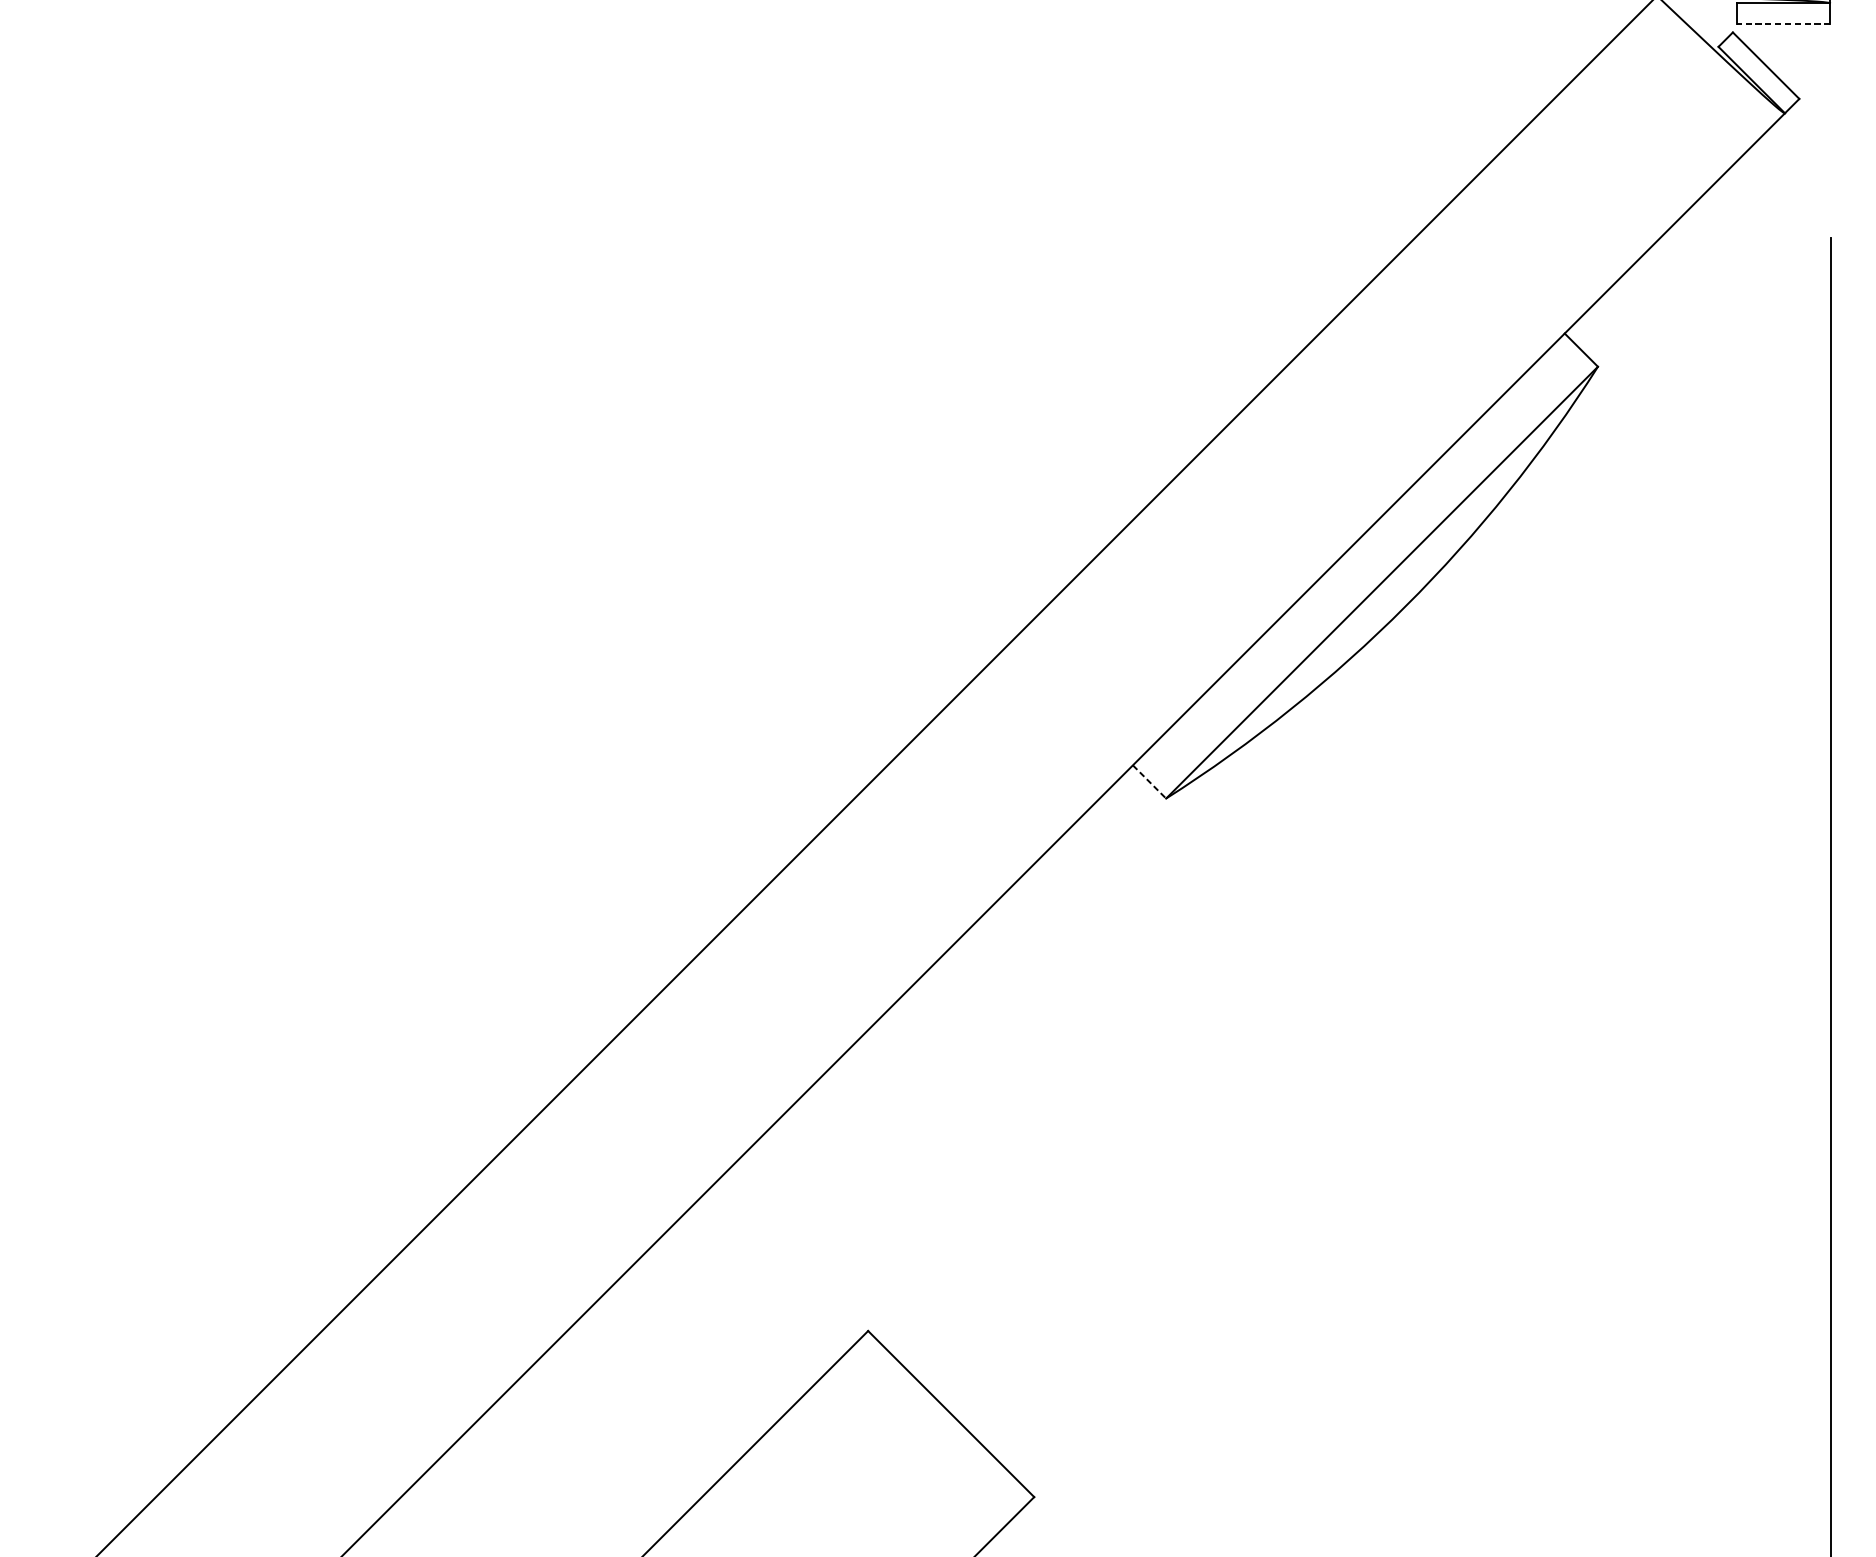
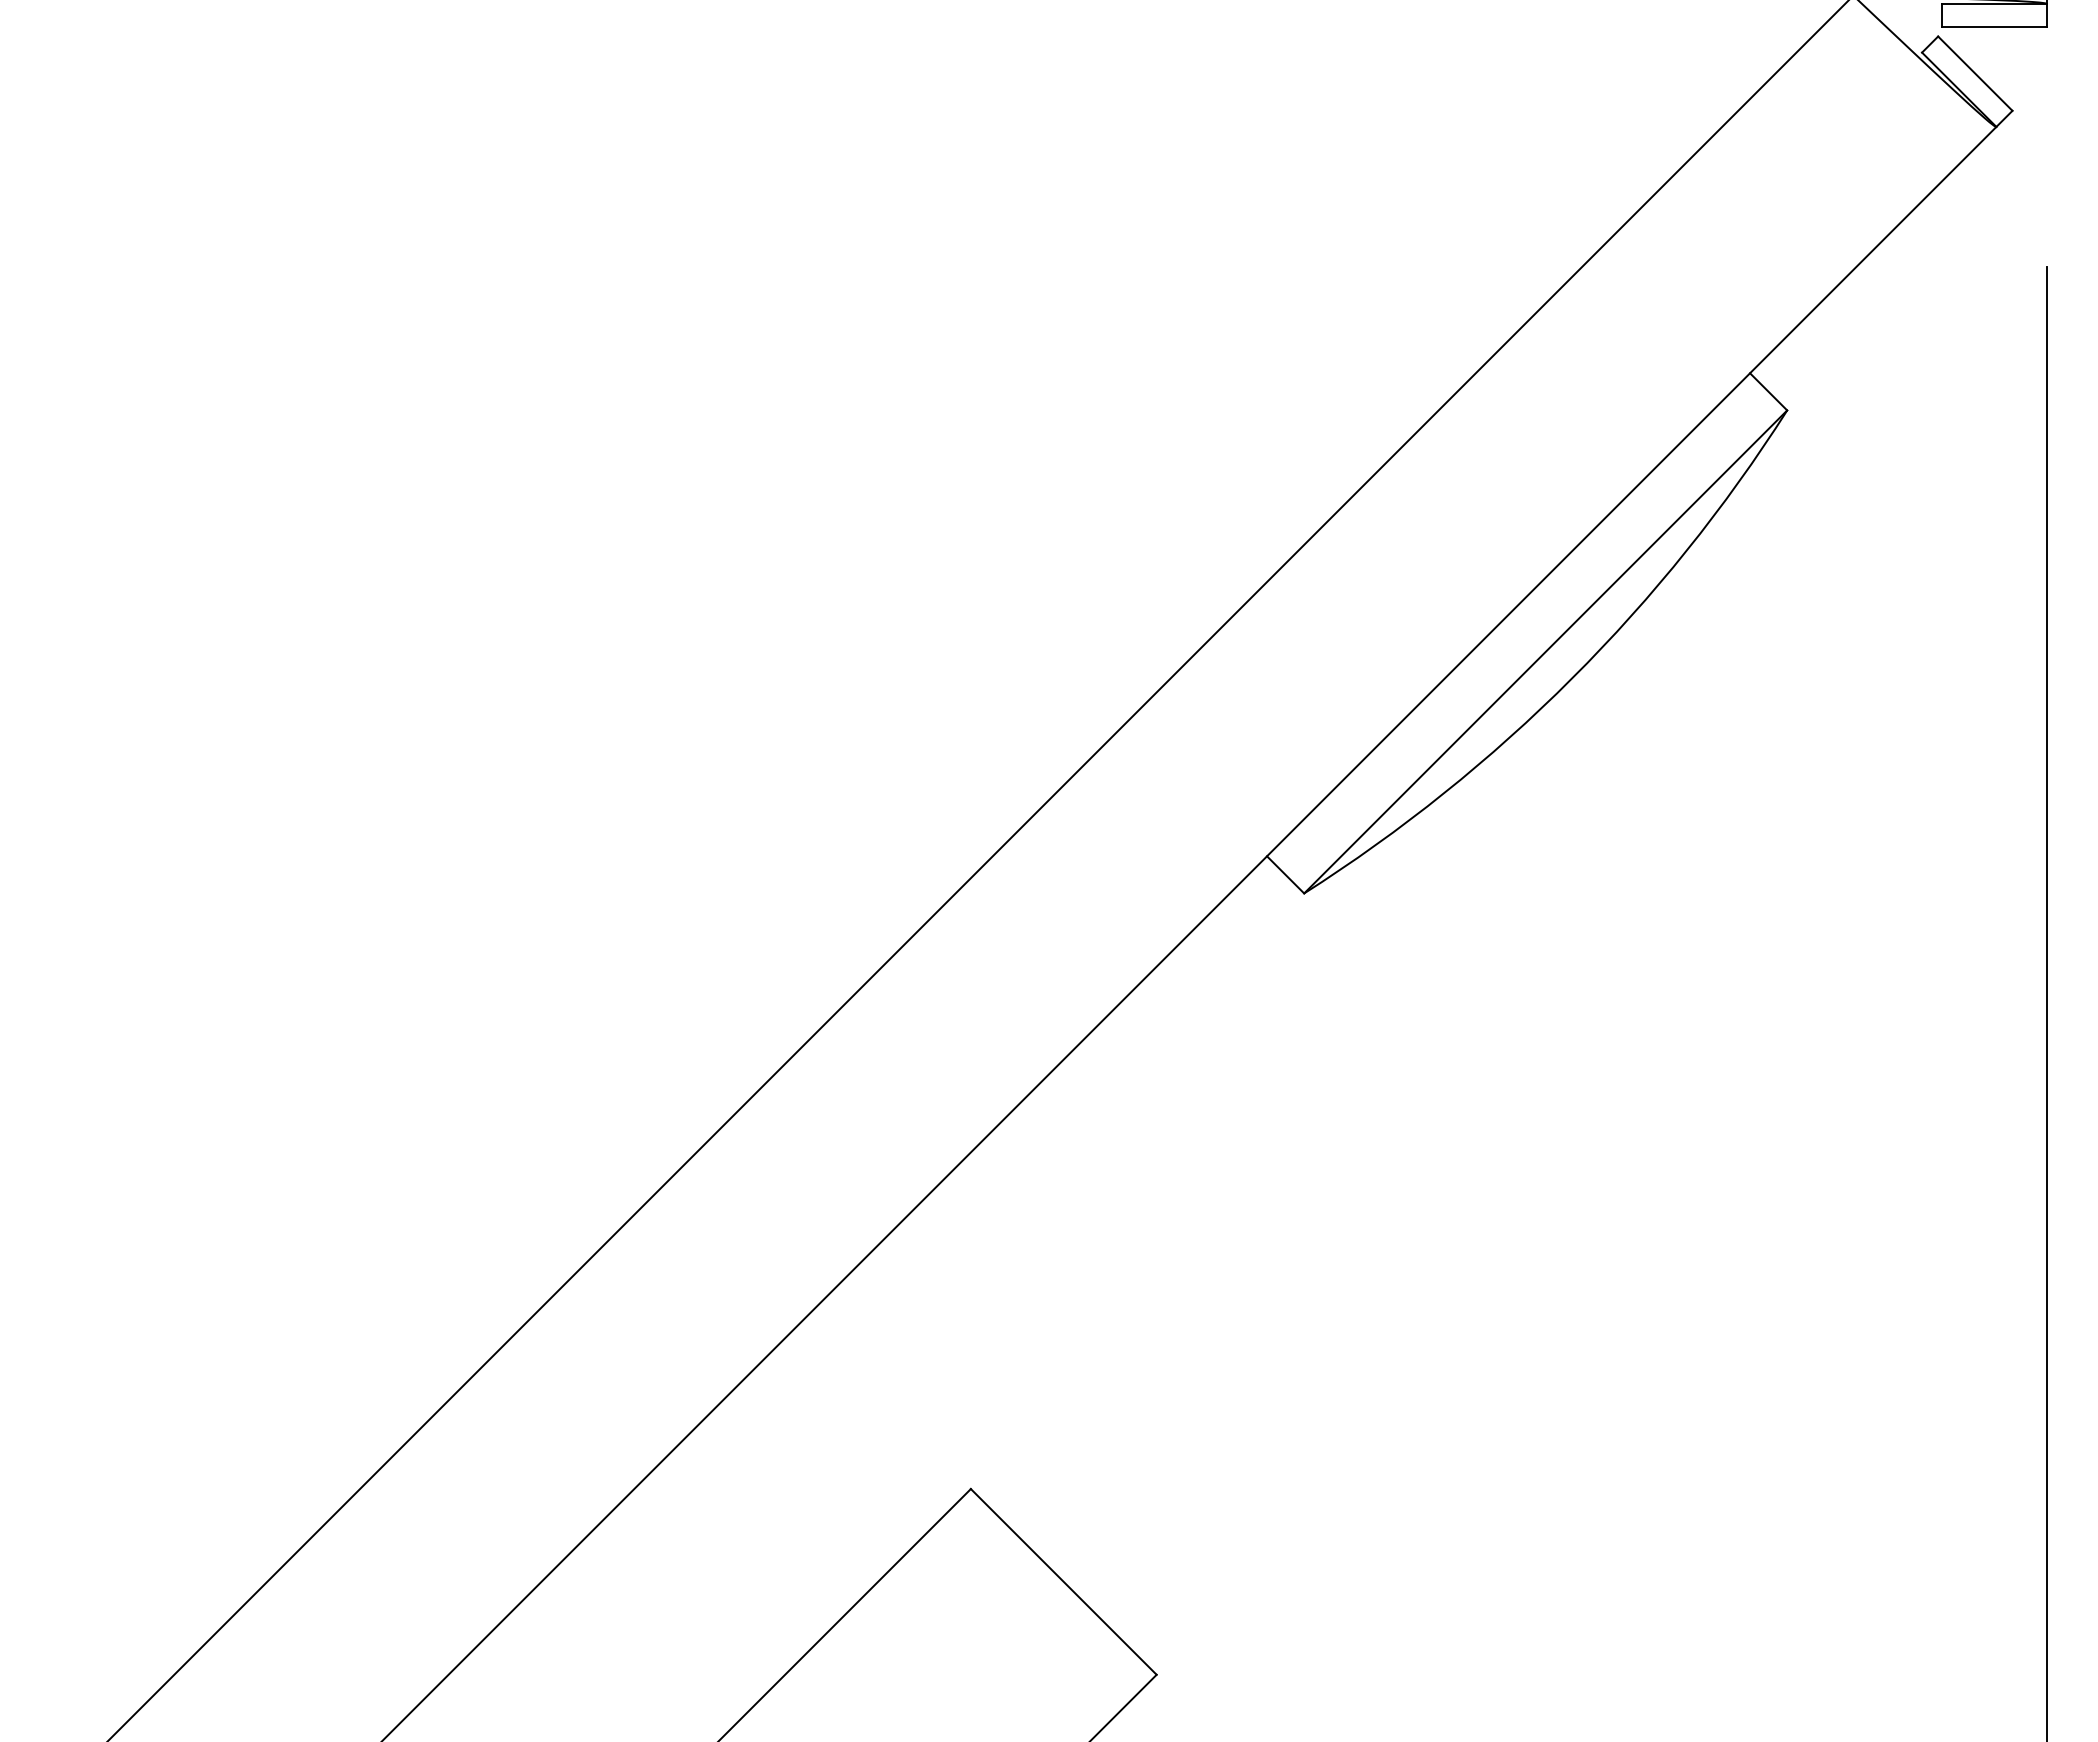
line: (1783, 23) -> (1994, 26), dashed -> solid
line: (1149, 782) -> (1285, 875), dashed -> solid

